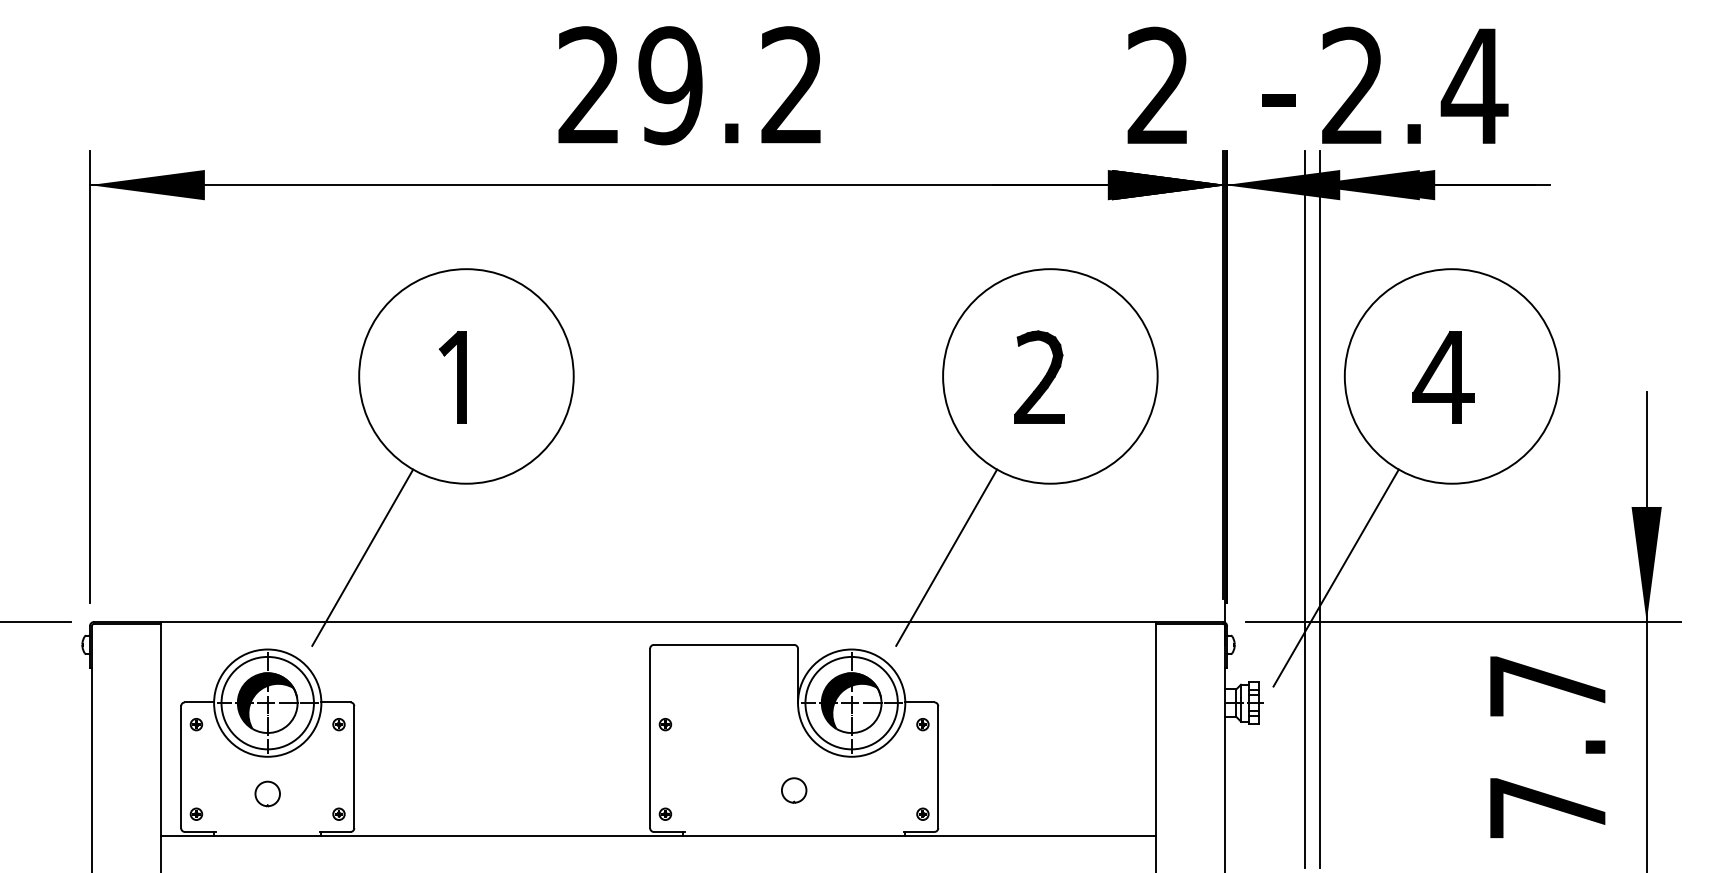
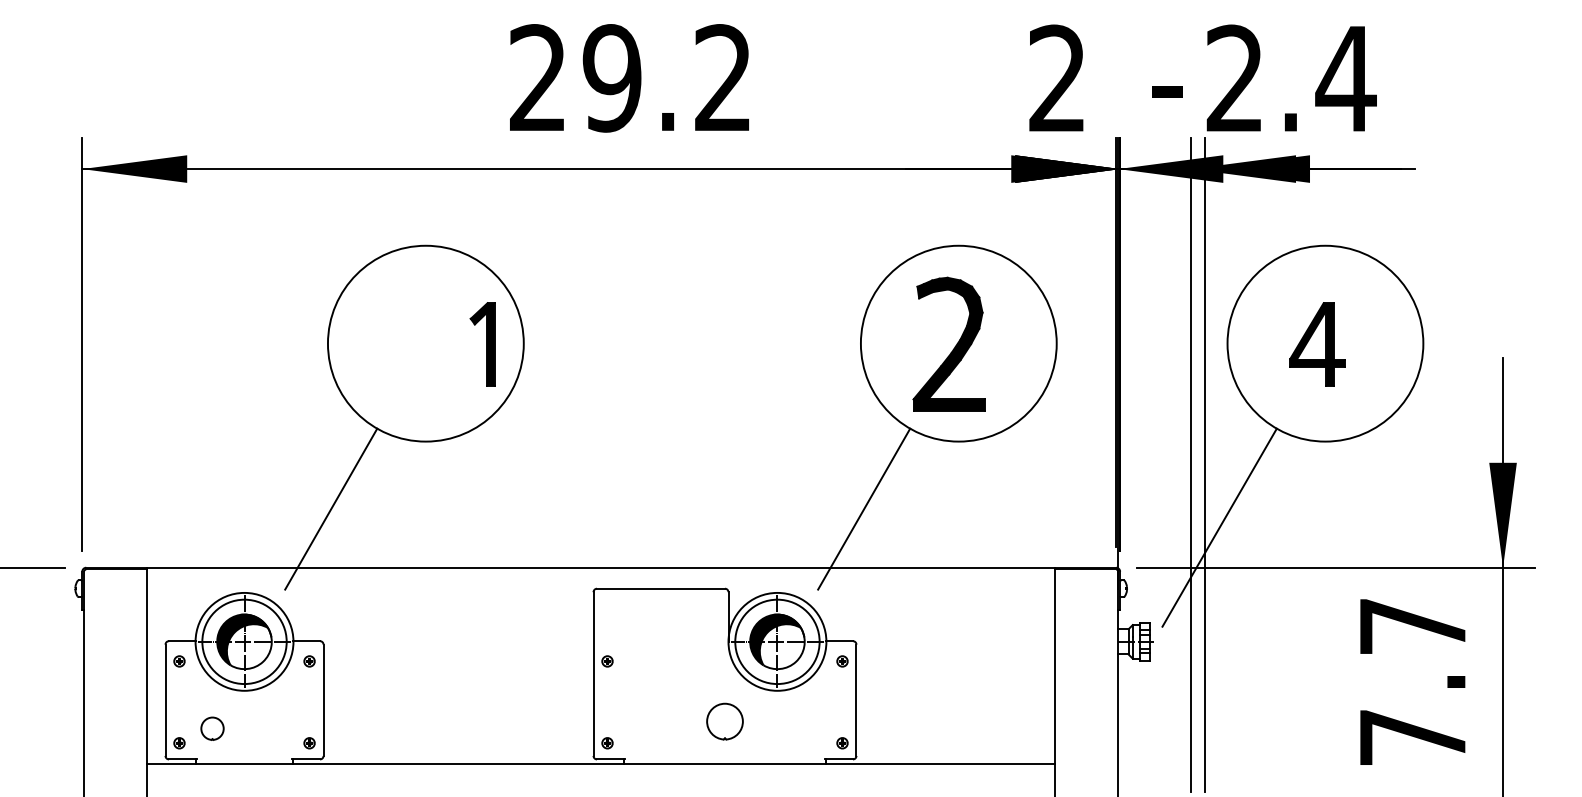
part: (1039, 376) -> (948, 343), size x1.6
part: (452, 377) -> (482, 344), moved
part: (793, 790) -> (724, 721), size x1.6
part: (267, 793) -> (212, 728), moved

